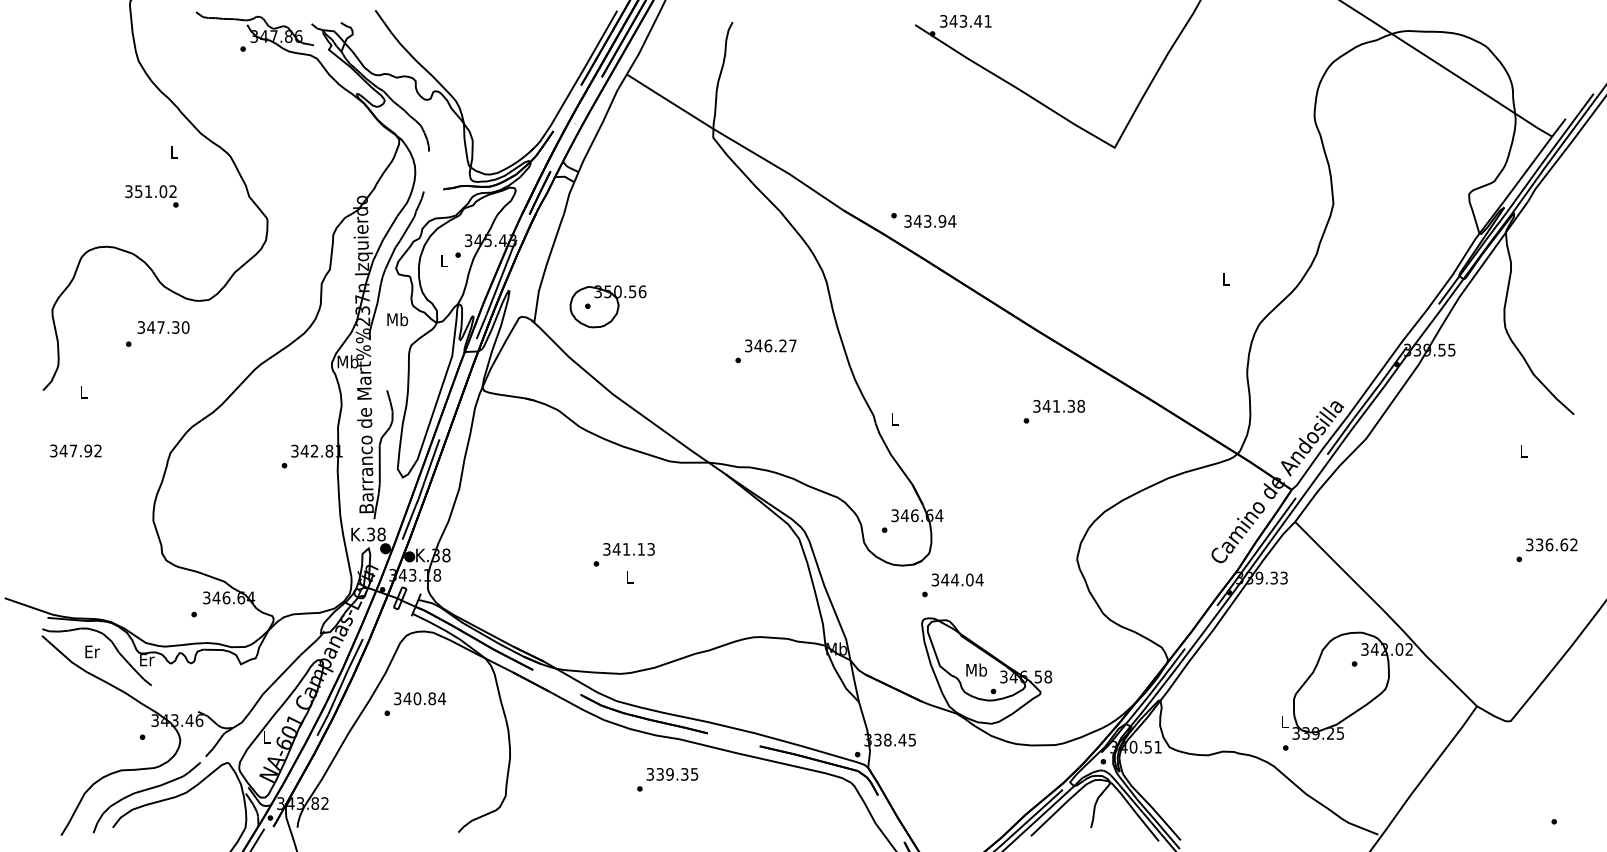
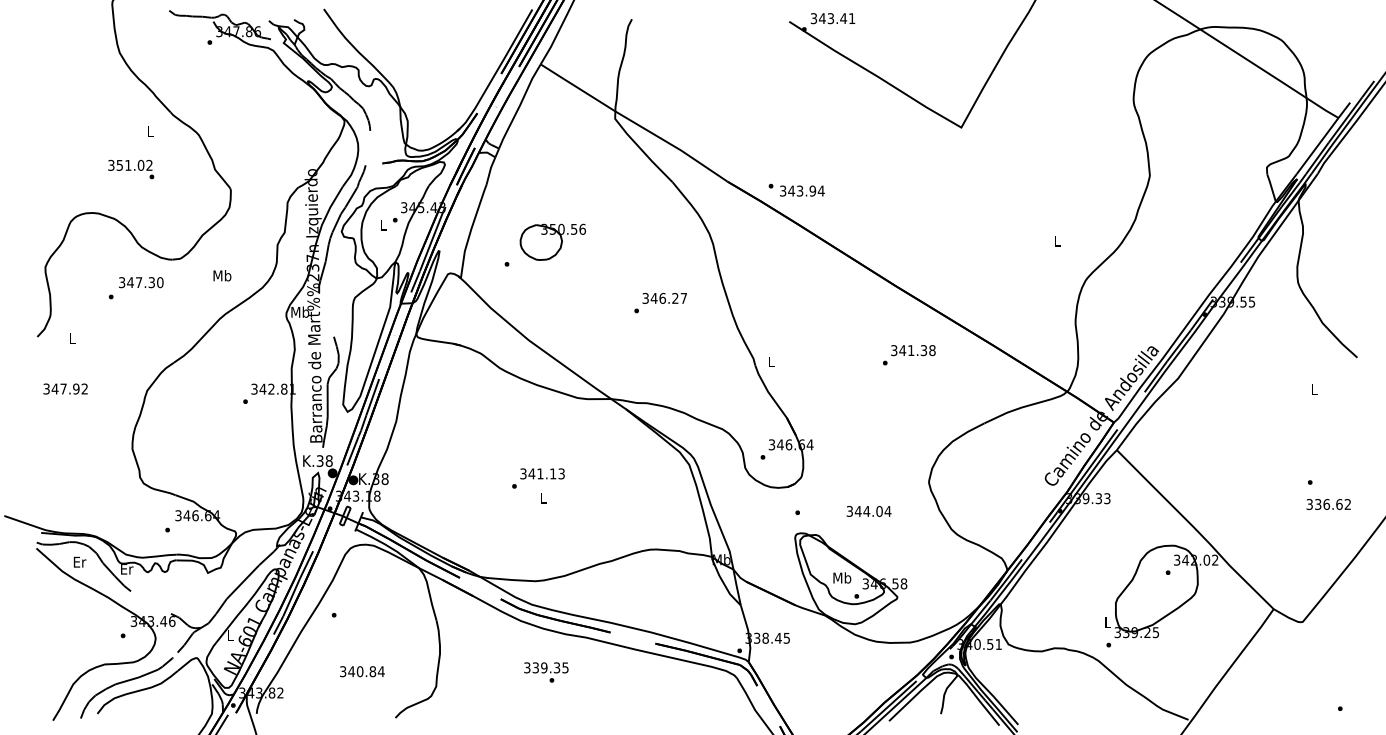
part: (607, 306) -> (552, 242), moved
text: (397, 319) -> (222, 275), moved
text: (1551, 544) -> (1328, 504), moved
text: (957, 579) -> (868, 511), moved
text: (420, 698) -> (362, 671), moved
text: (672, 774) -> (546, 667), moved

